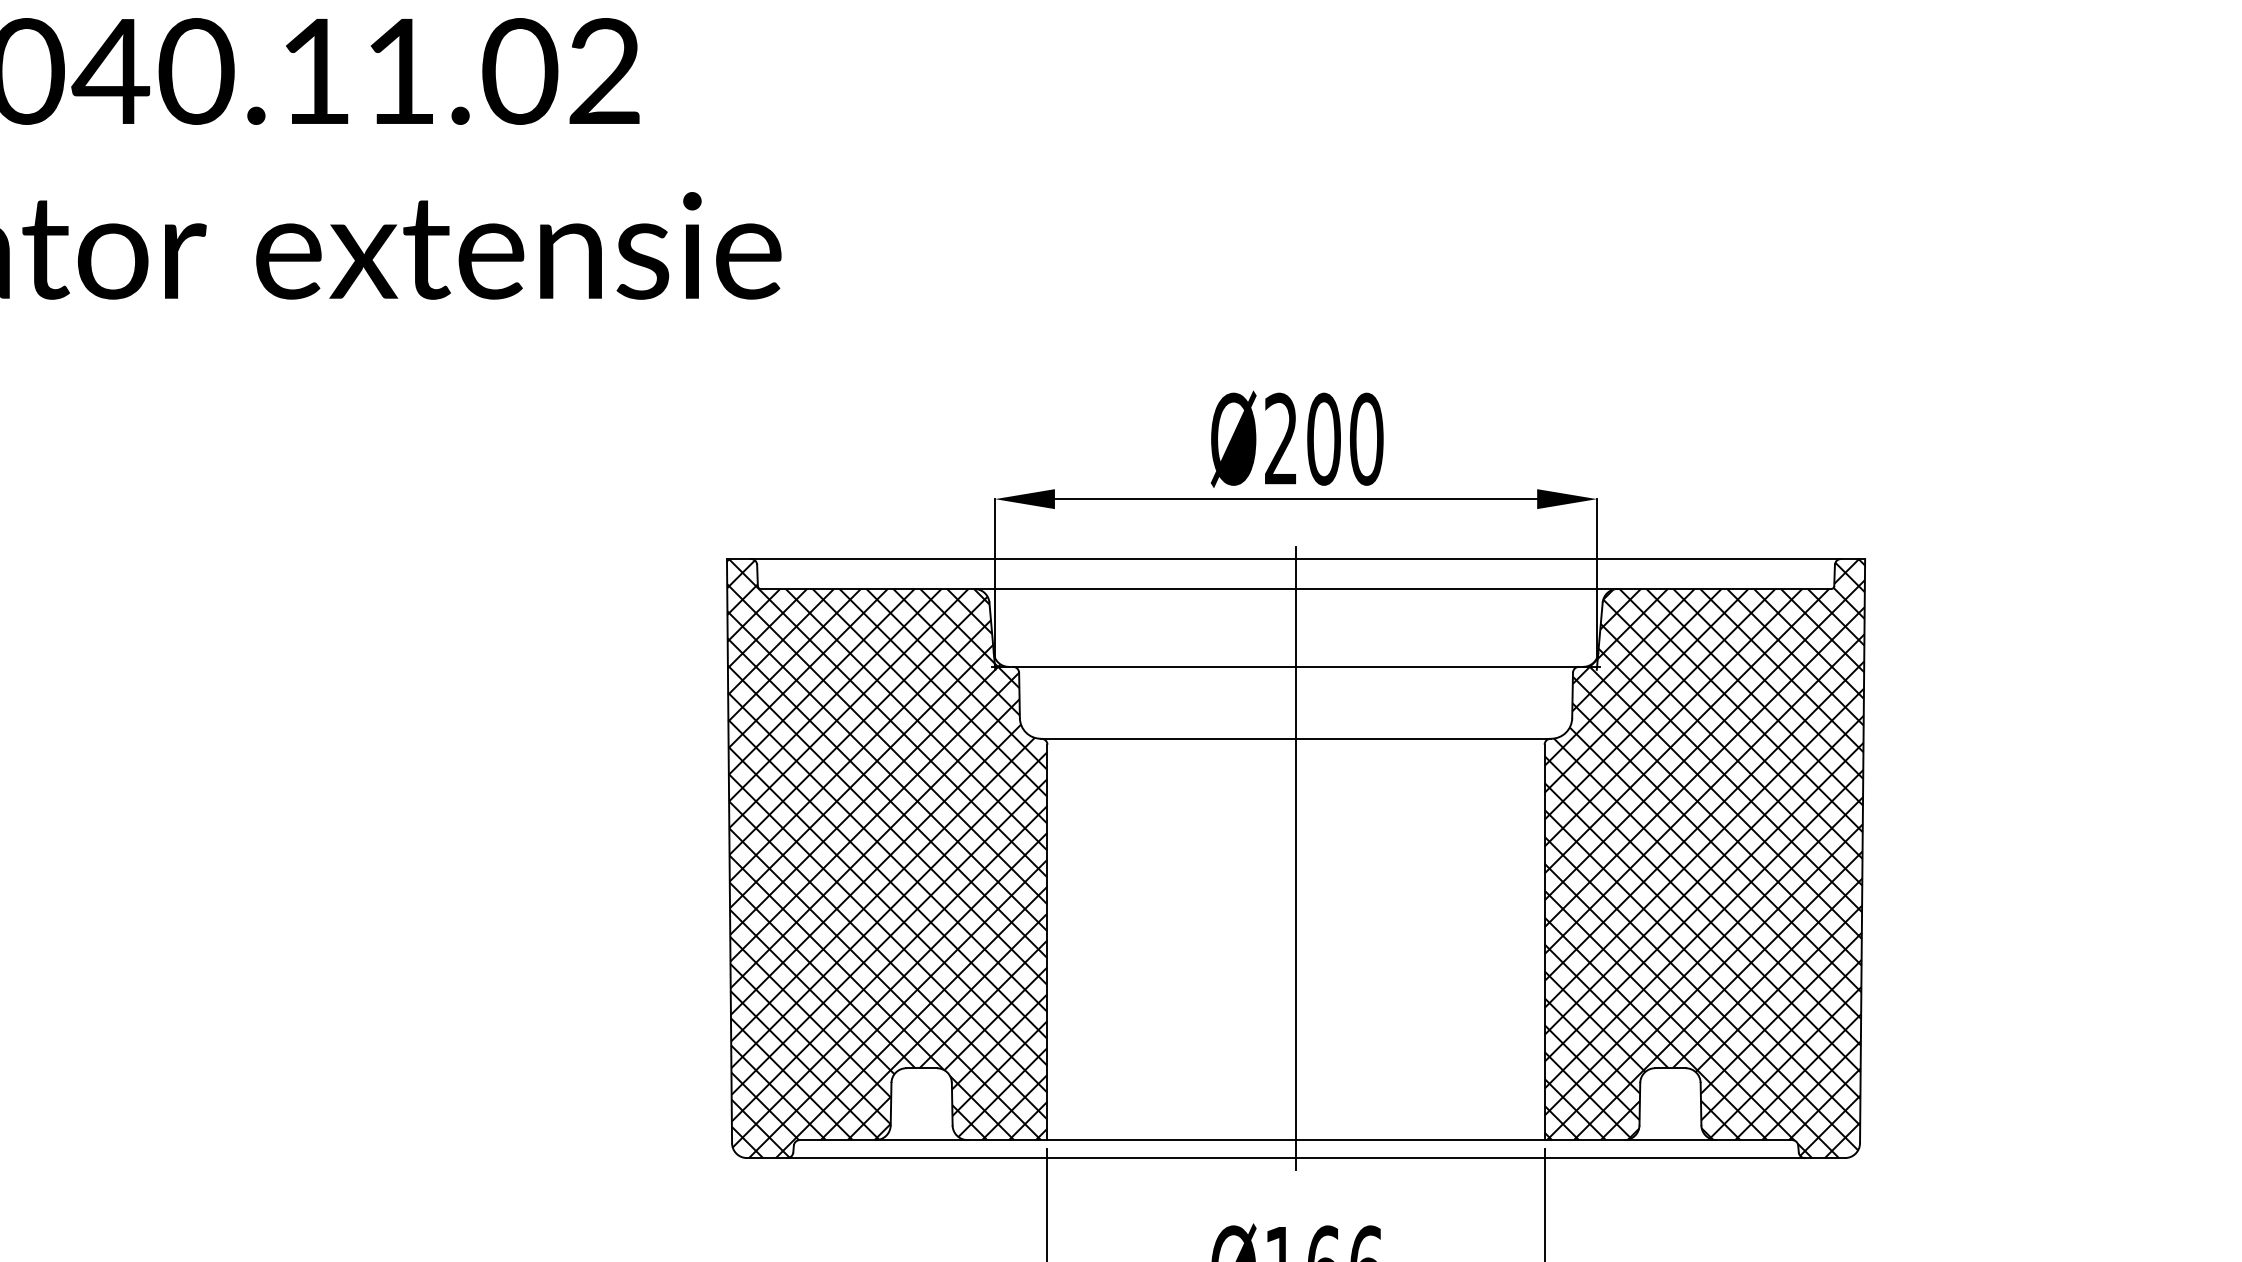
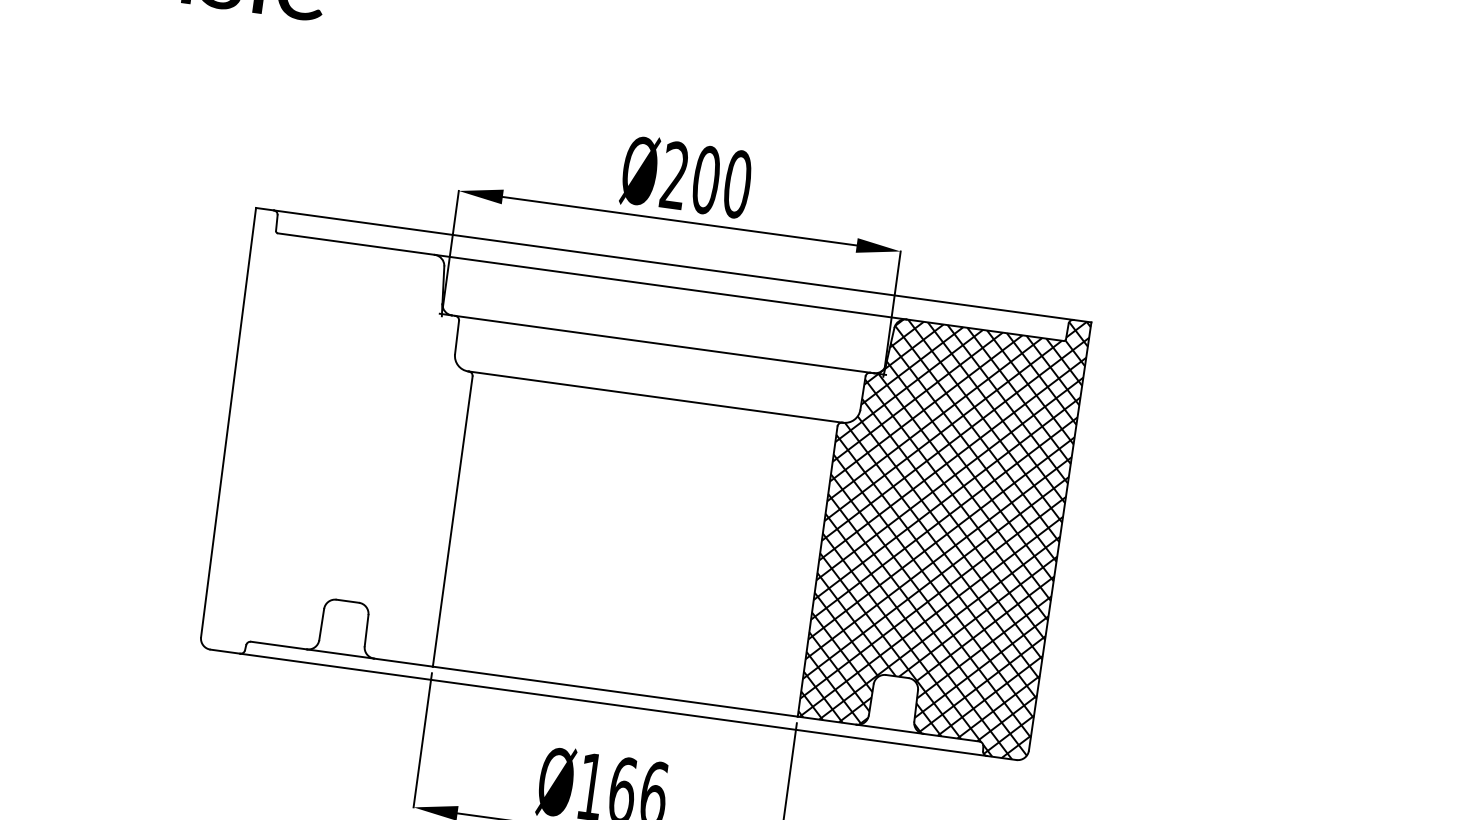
hatch: (887, 858) -> (343, 443), removed
line: (1296, 858) -> (643, 485), removed

